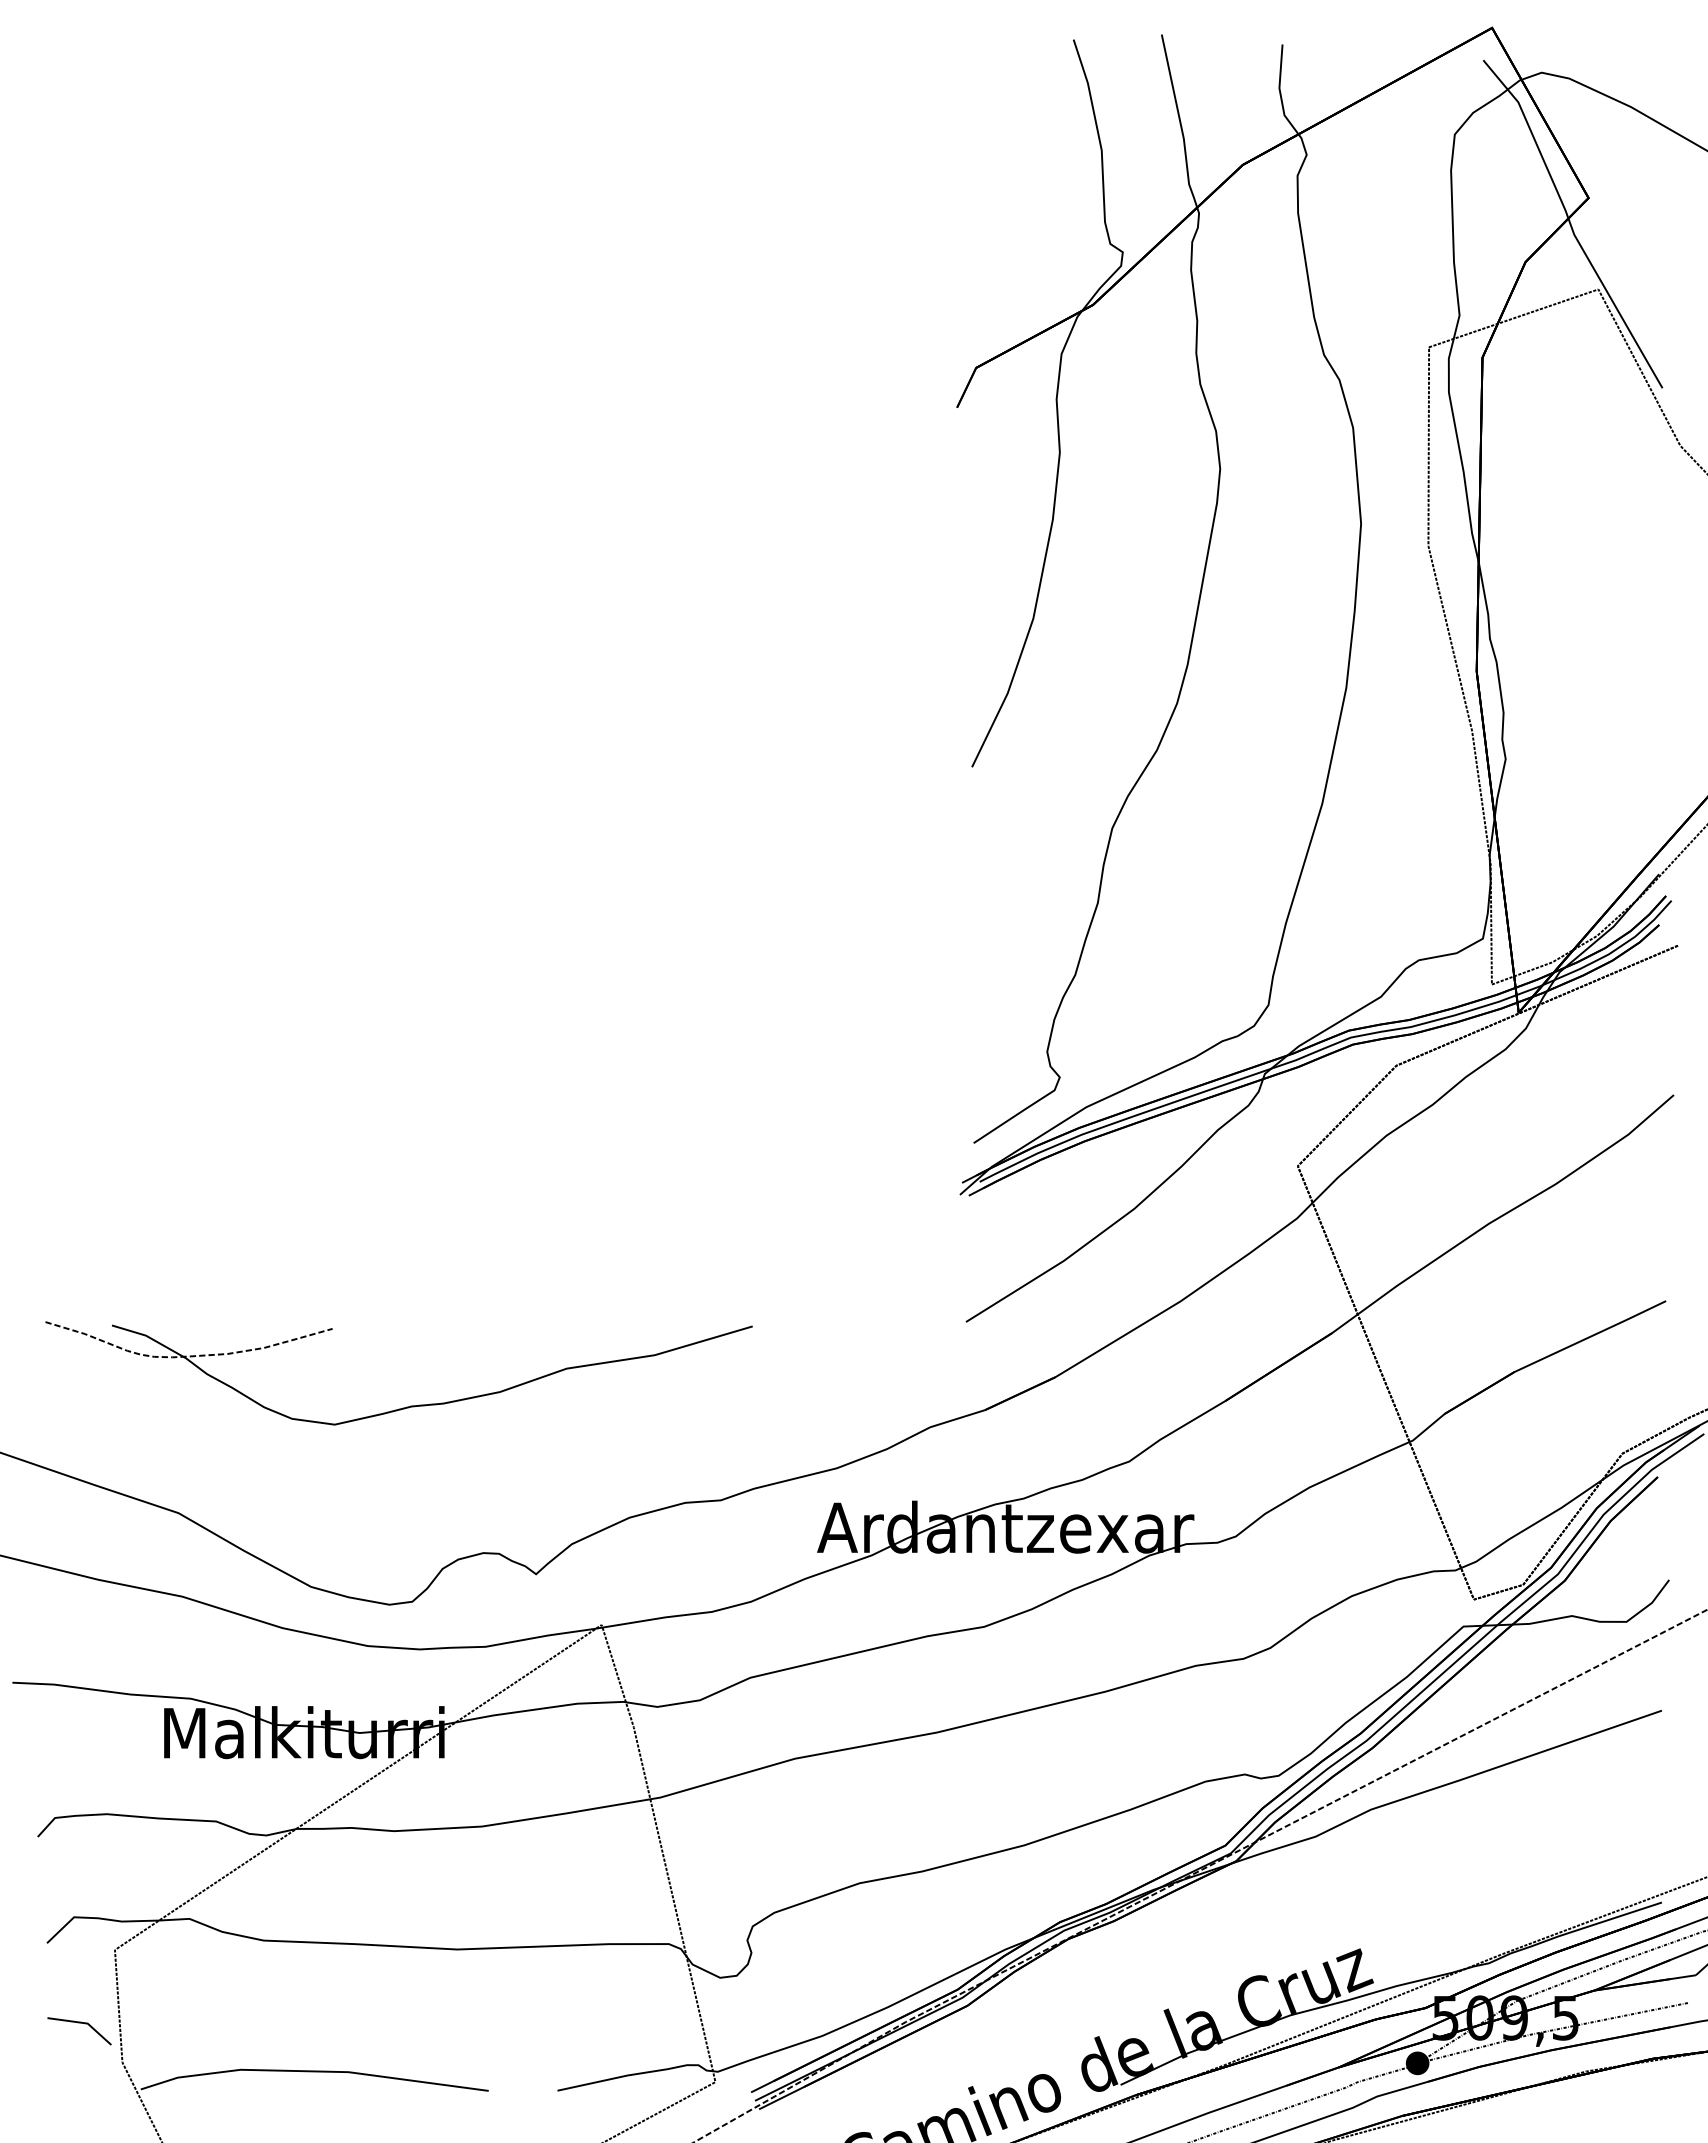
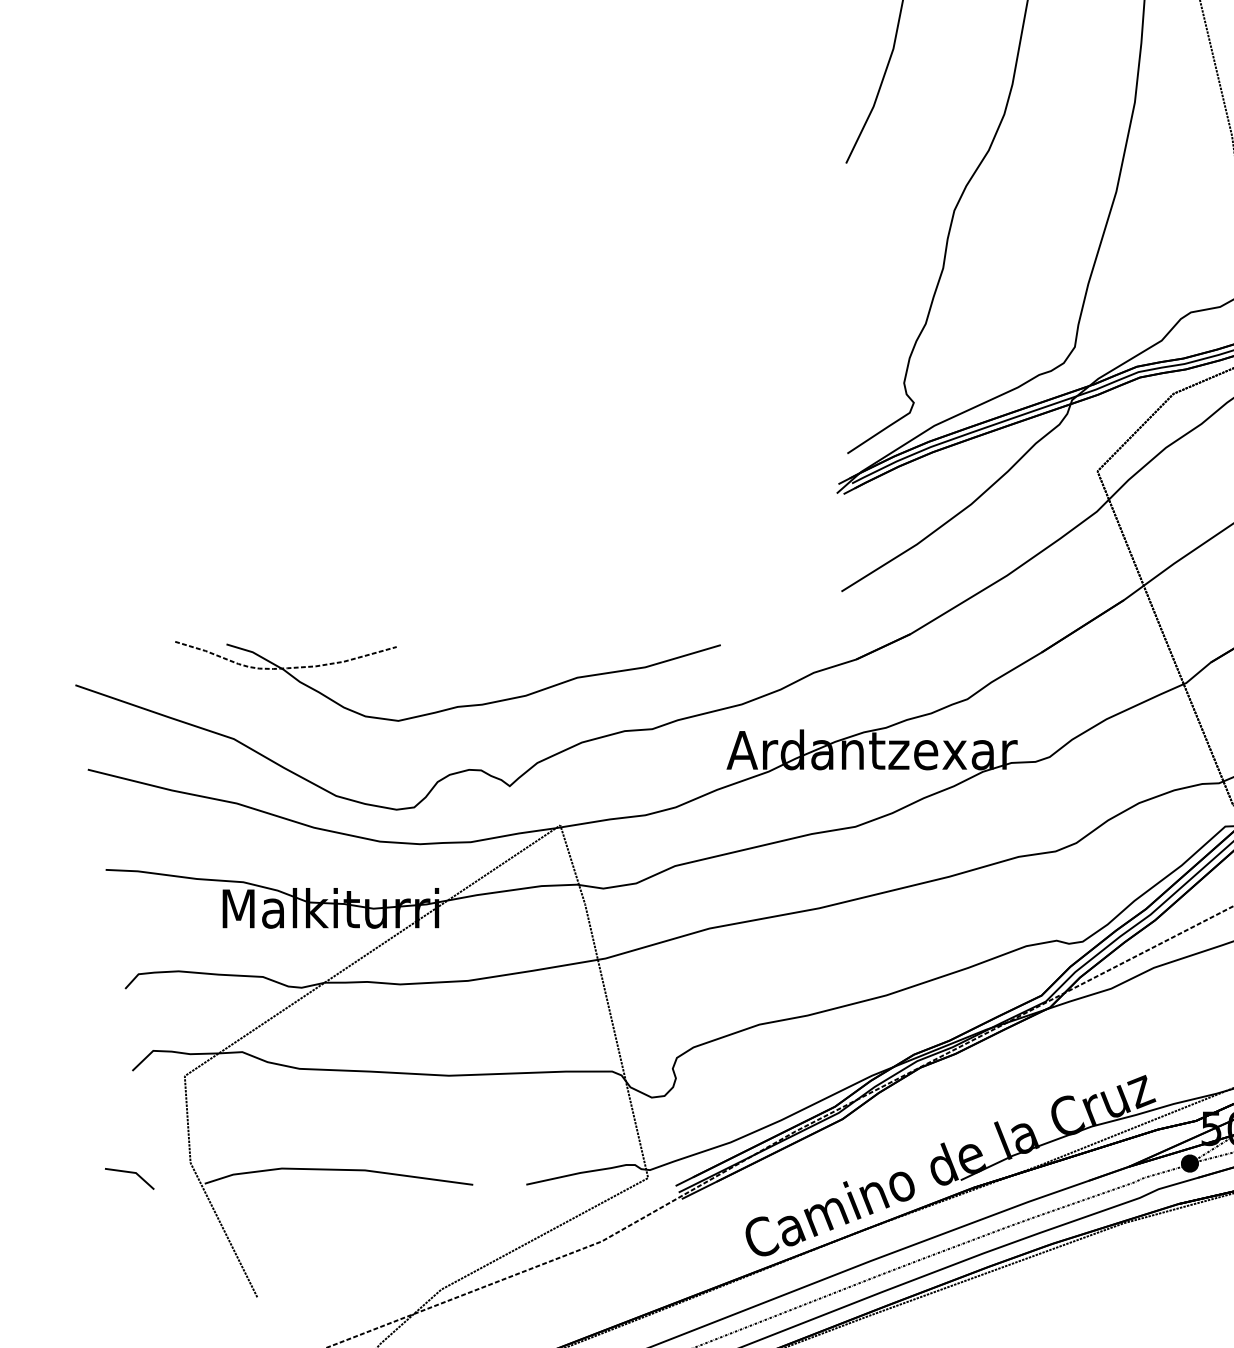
part: (406, 1406) -> (453, 706), moved
line: (79, 2023) -> (129, 1172), moved

